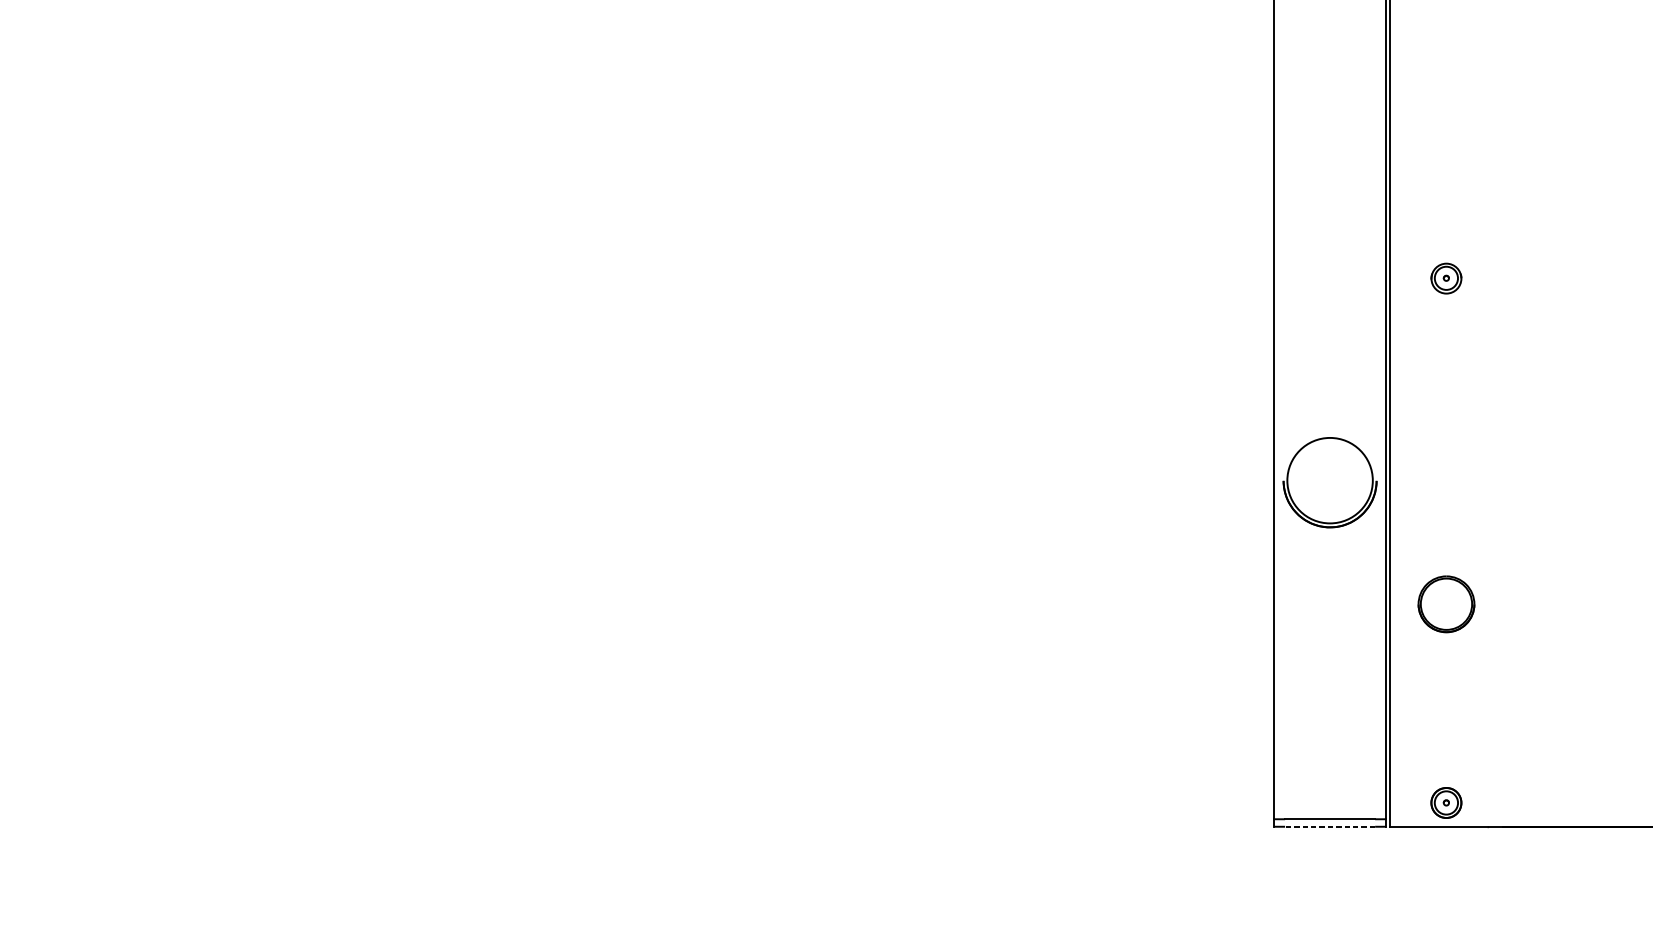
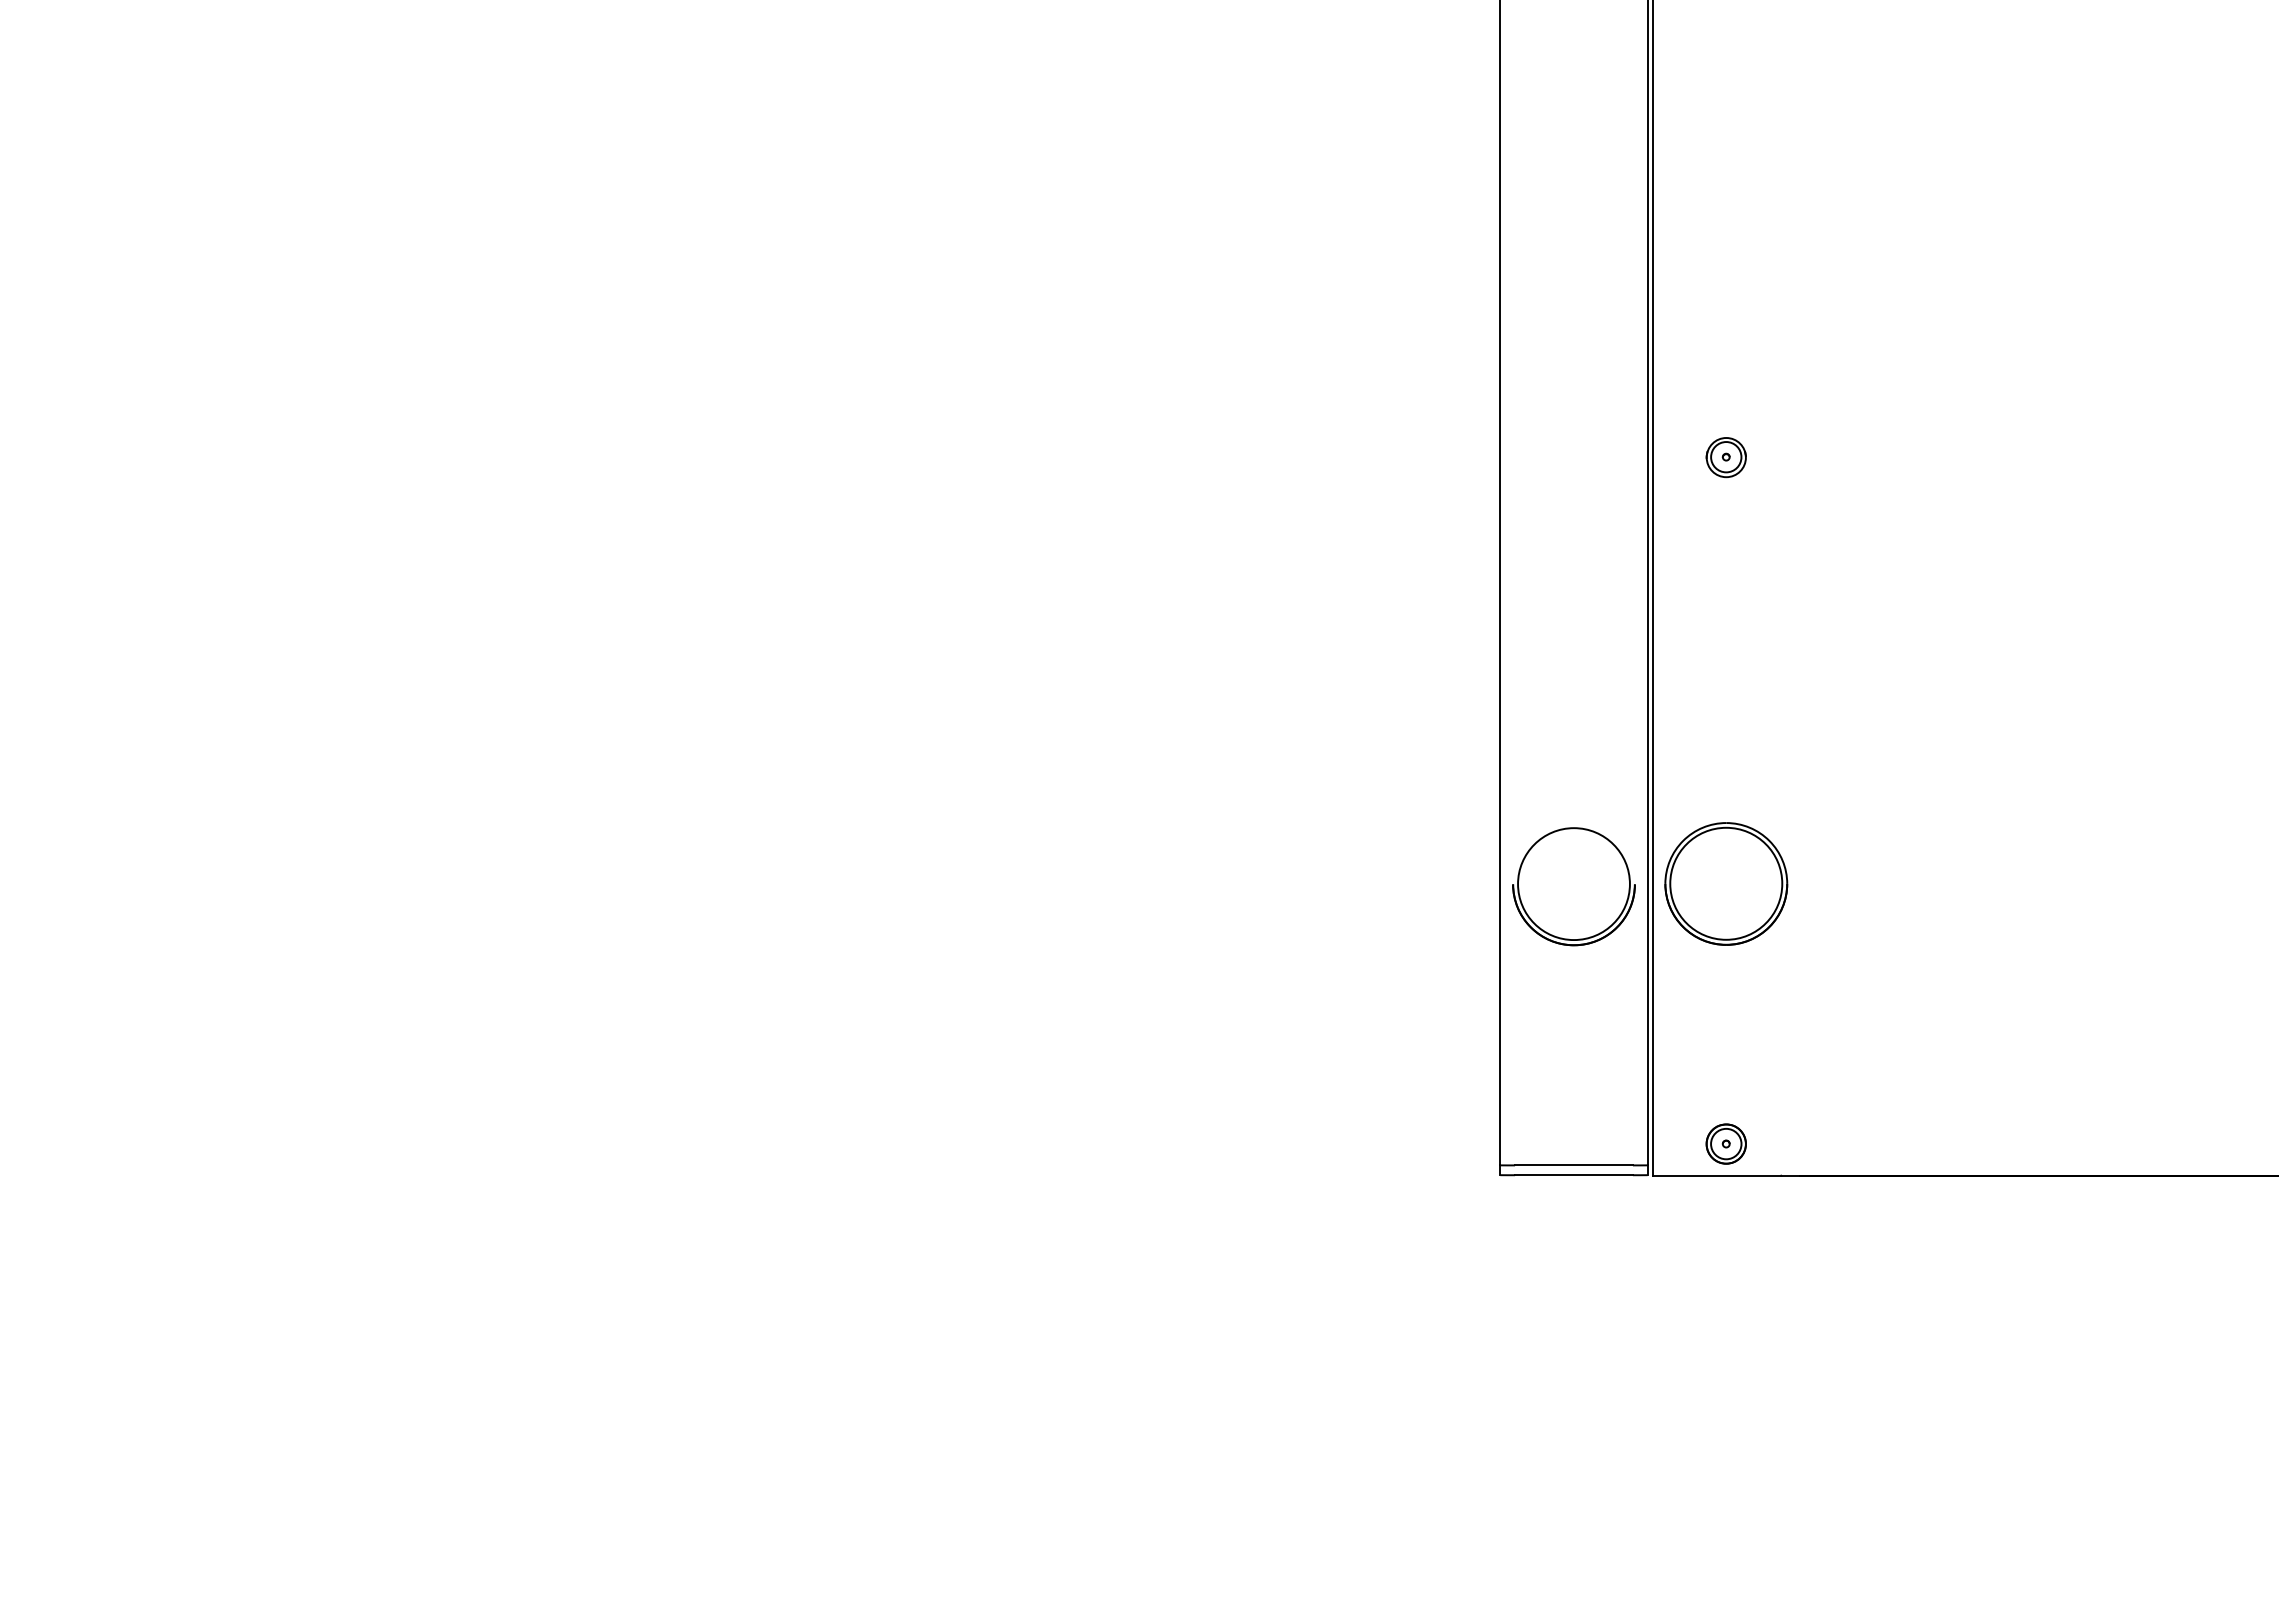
part: (1329, 482) -> (1573, 886), moved
part: (1446, 603) -> (1726, 883), size x1.67
line: (1329, 826) -> (1573, 1175), dashed -> solid

